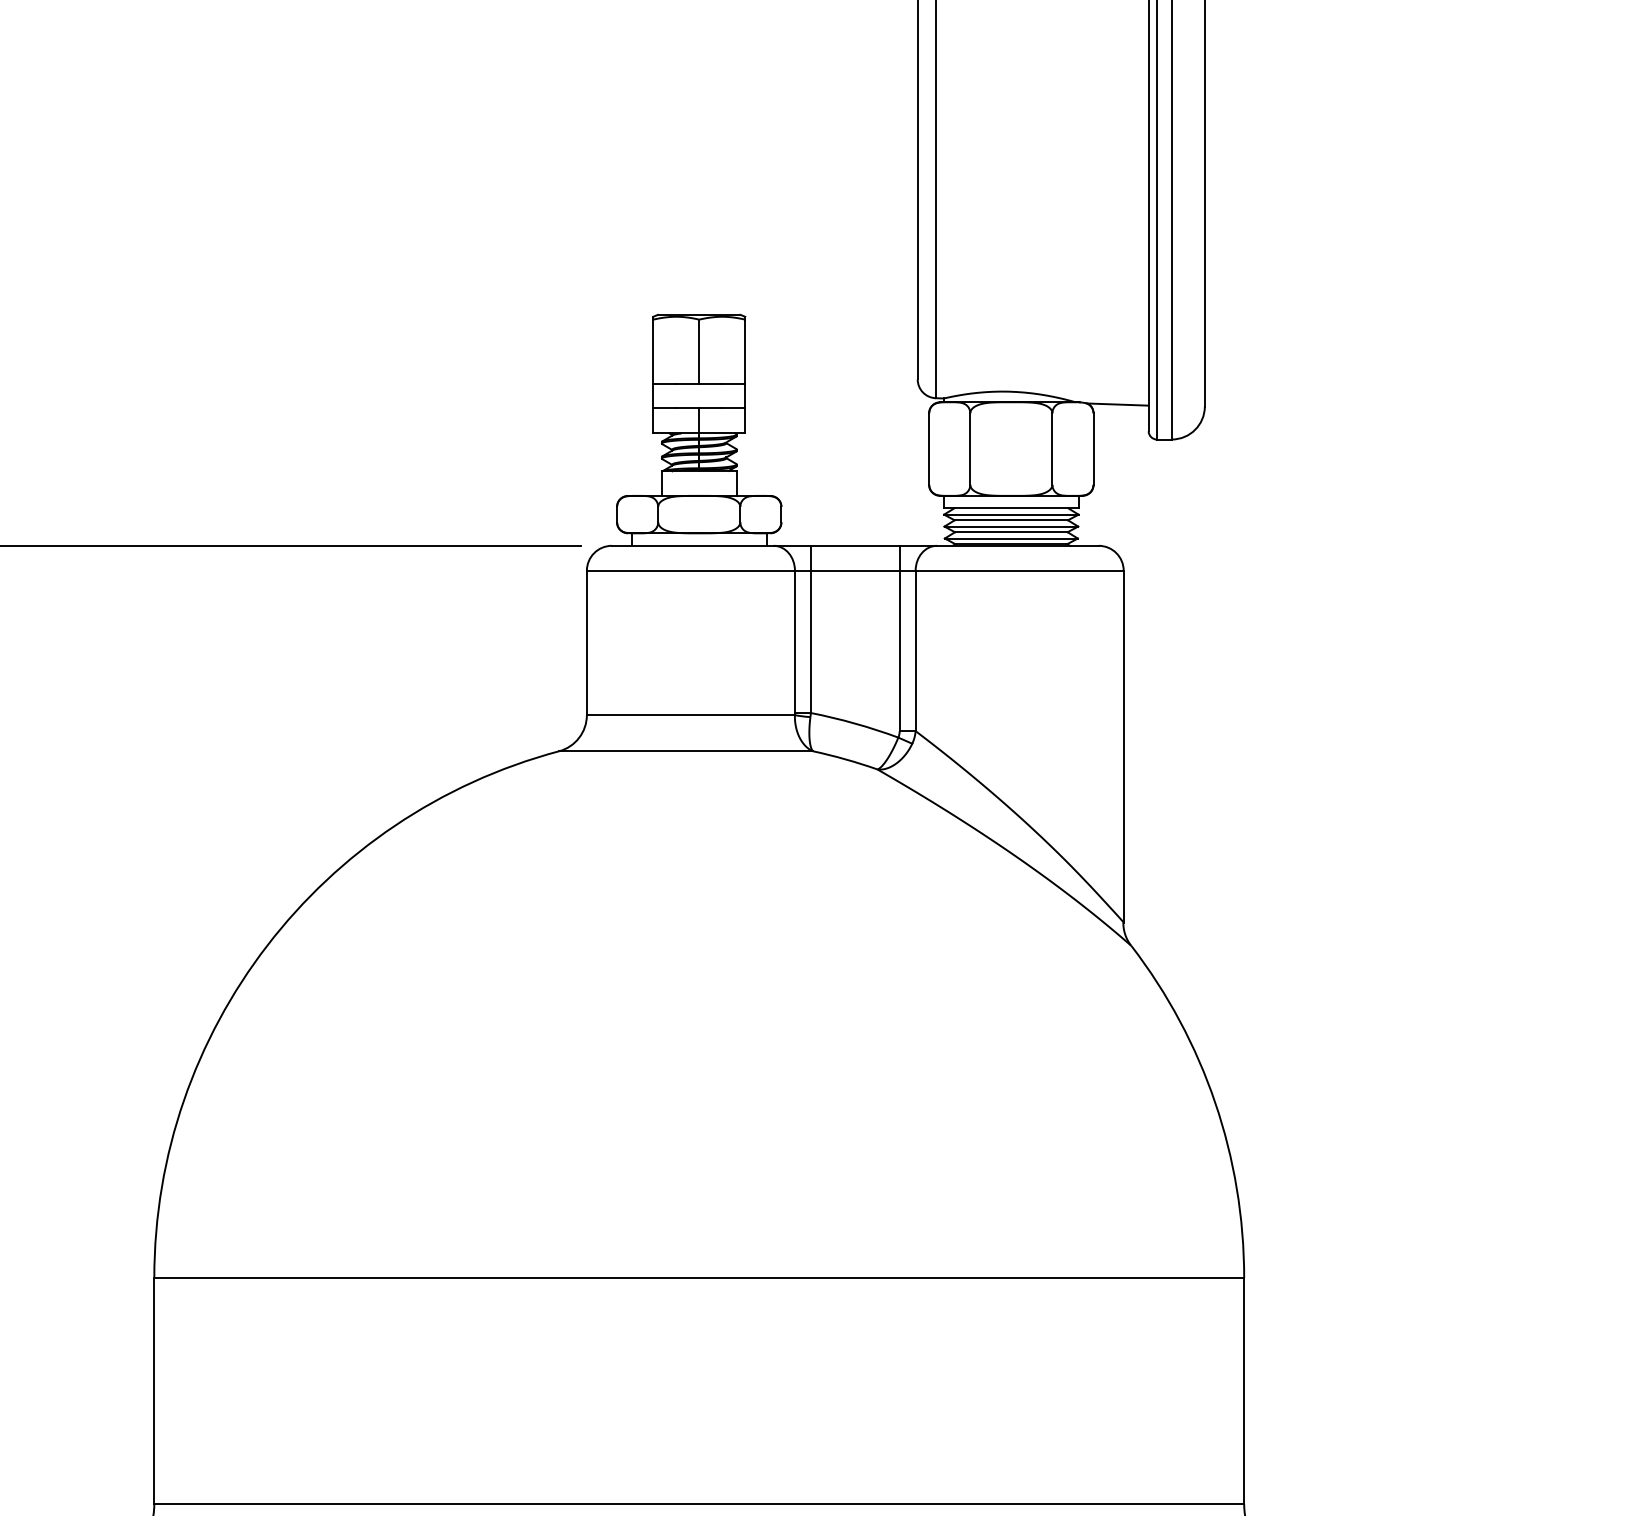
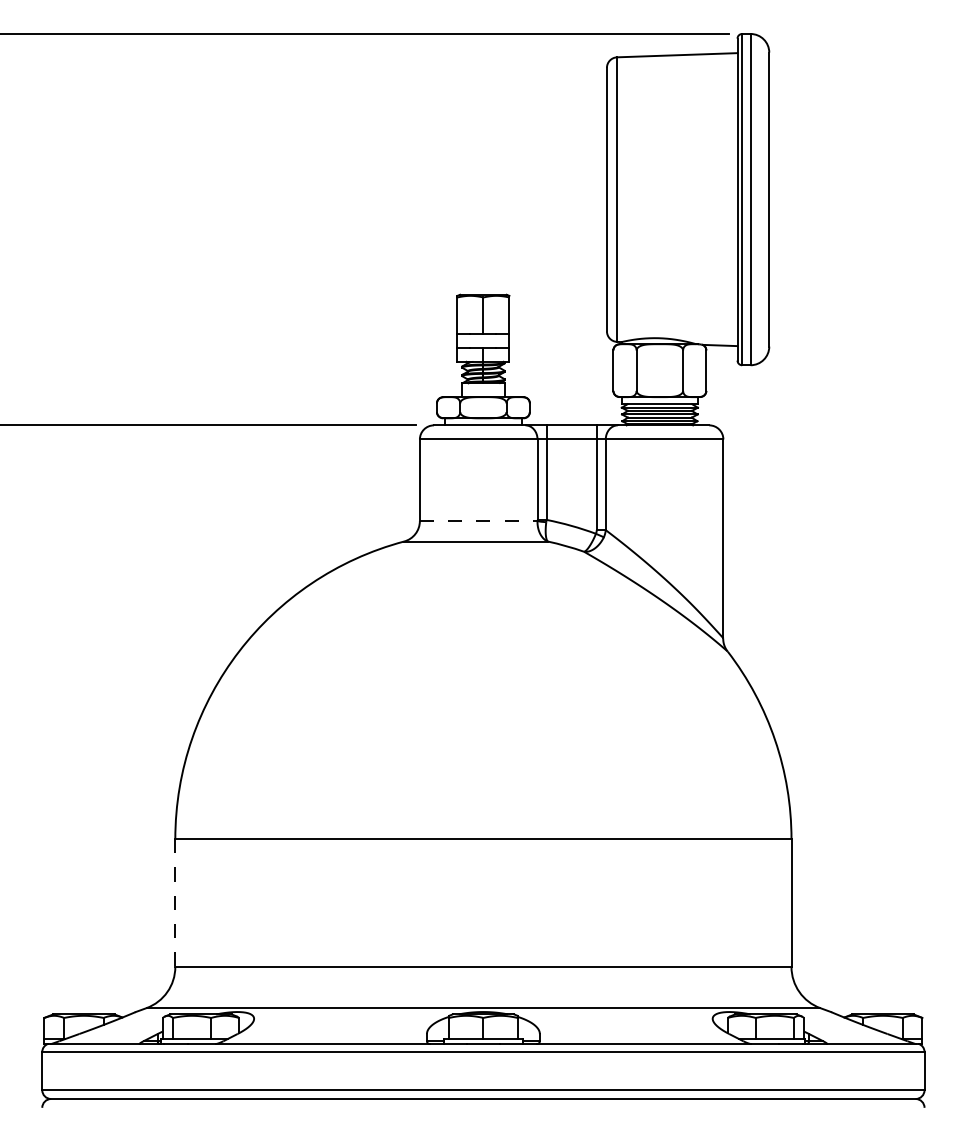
line: (690, 715) -> (478, 521), solid -> dashed
line: (154, 1391) -> (175, 903), solid -> dashed

